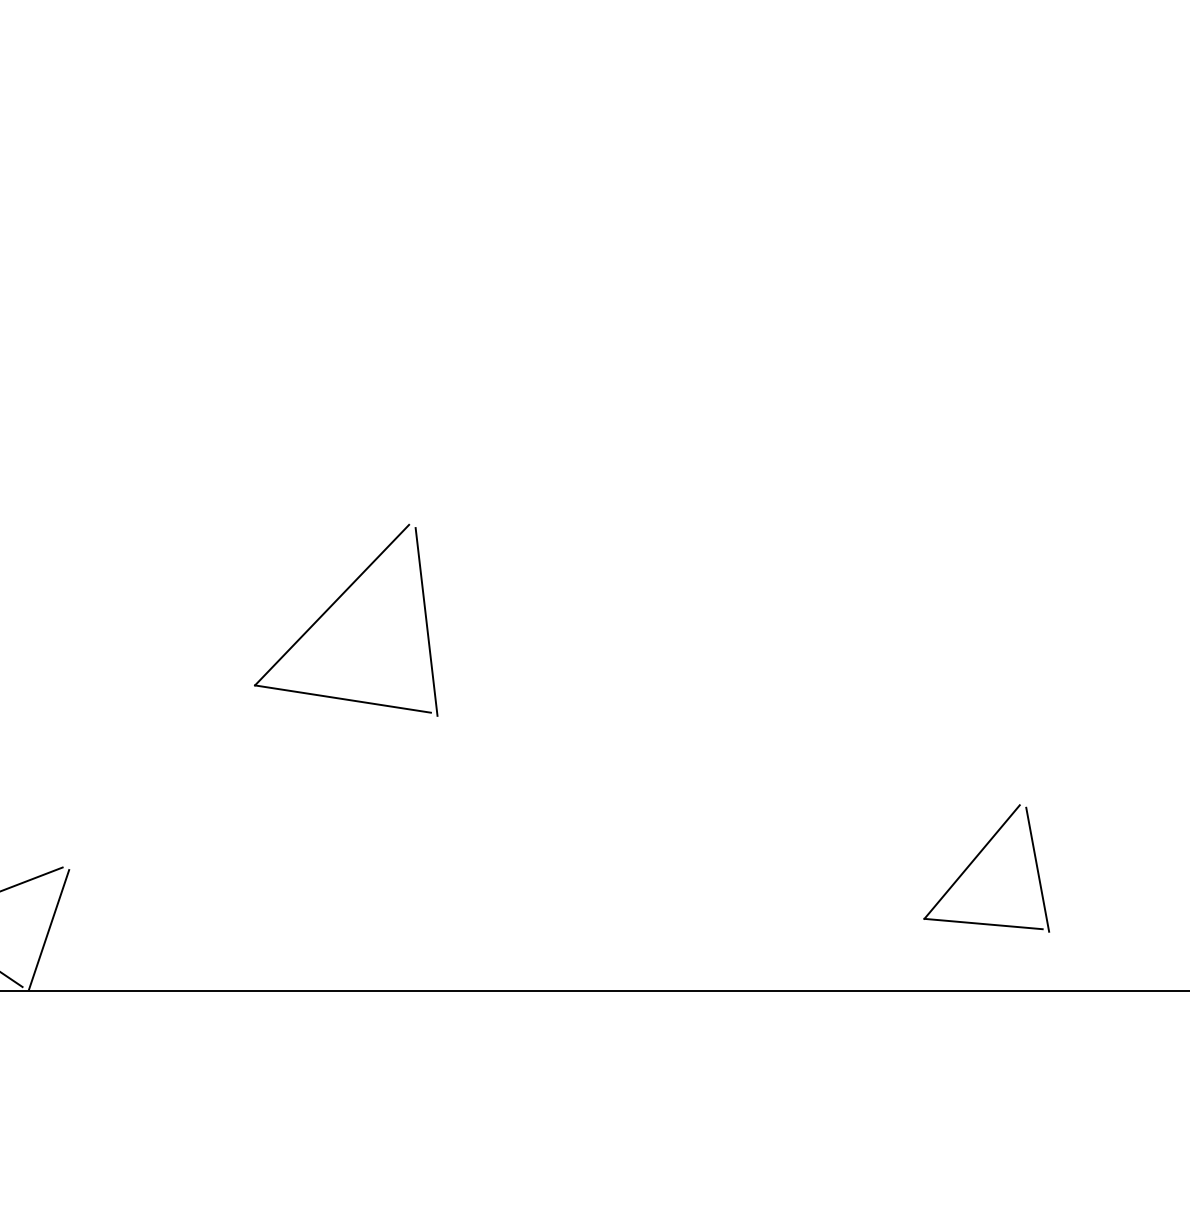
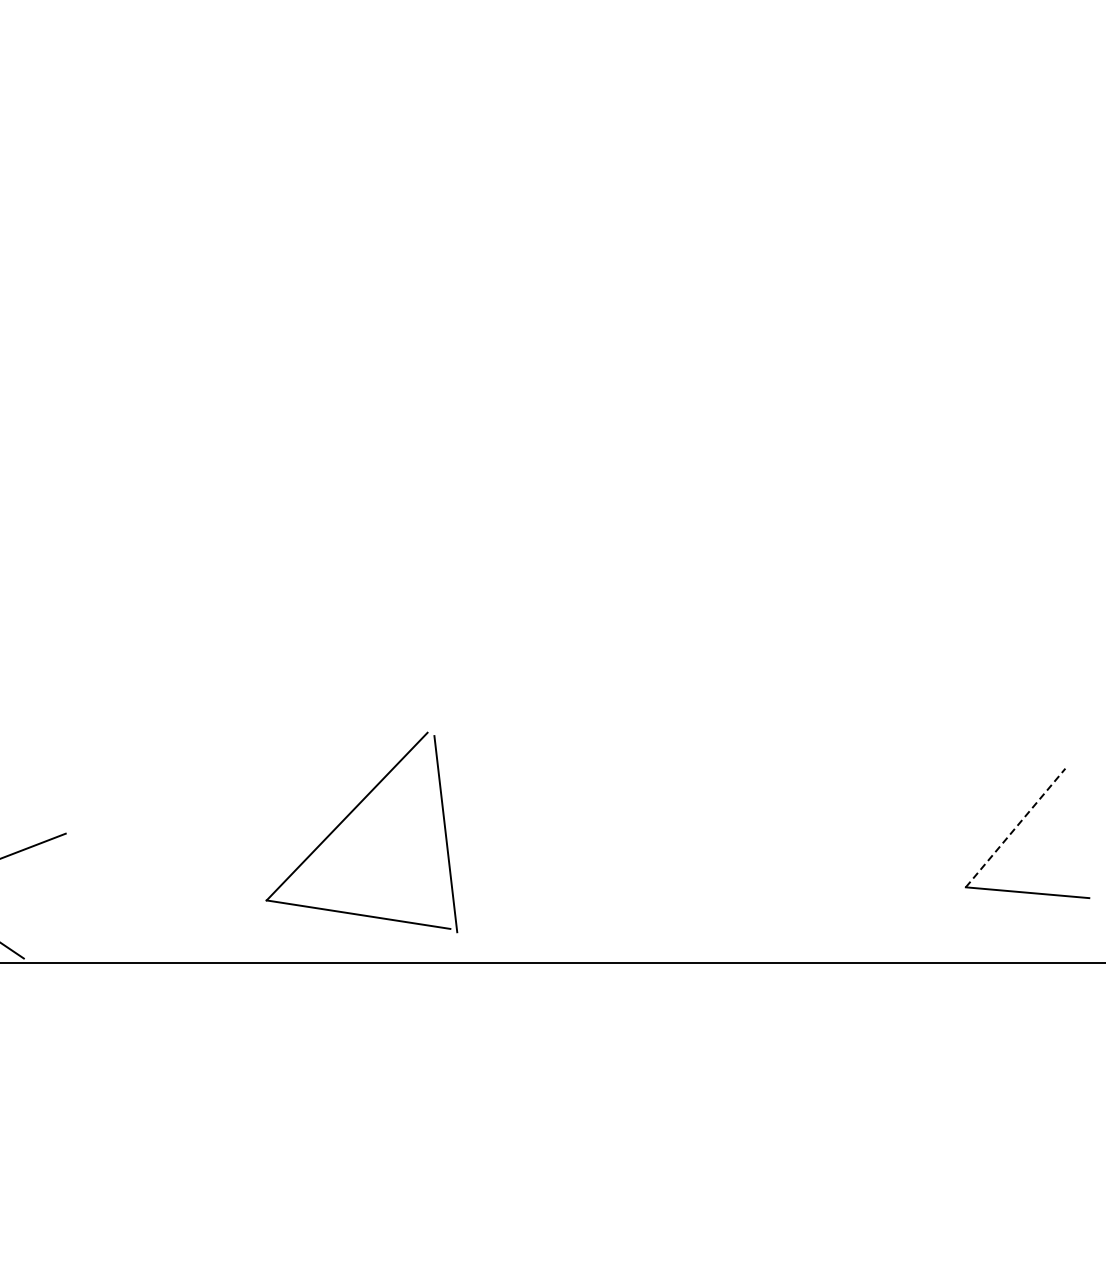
part: (333, 605) -> (348, 816), moved
line: (972, 861) -> (1015, 827), solid -> dashed
line: (1037, 869) -> (1083, 835), removed
line: (49, 929) -> (52, 898), removed

